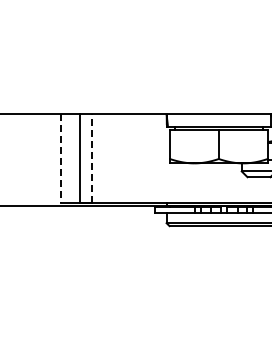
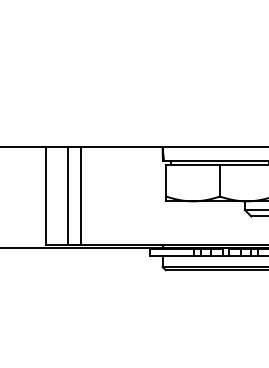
line: (60, 158) -> (46, 195), dashed -> solid
line: (91, 158) -> (80, 195), dashed -> solid

